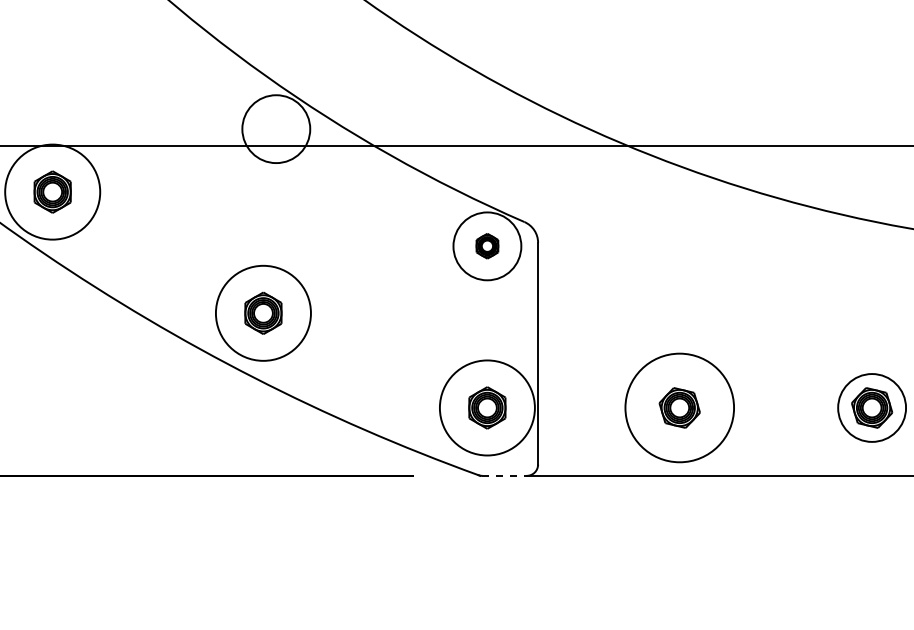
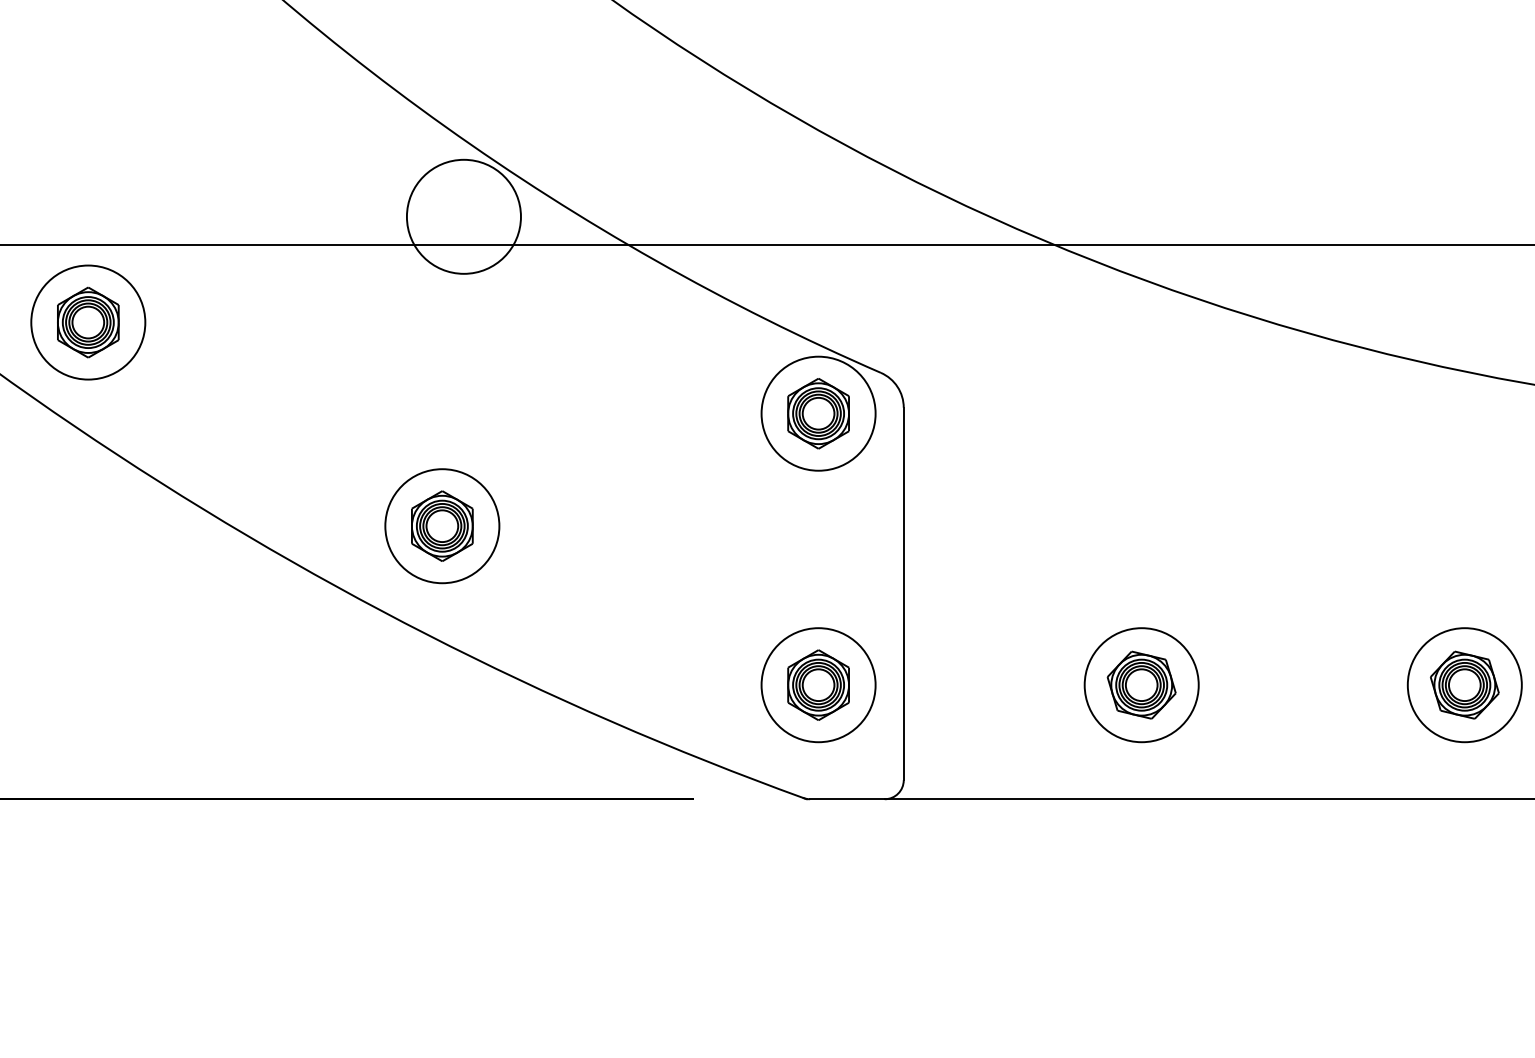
circle: (52, 192) -> (87, 323), size x0.71
part: (487, 245) -> (818, 412), size x1.67
circle: (263, 313) -> (442, 526), size x0.71
circle: (487, 407) -> (818, 684), size x0.71
circle: (679, 407) -> (1141, 684), size x0.62
line: (505, 475) -> (848, 798), dashed -> solid

